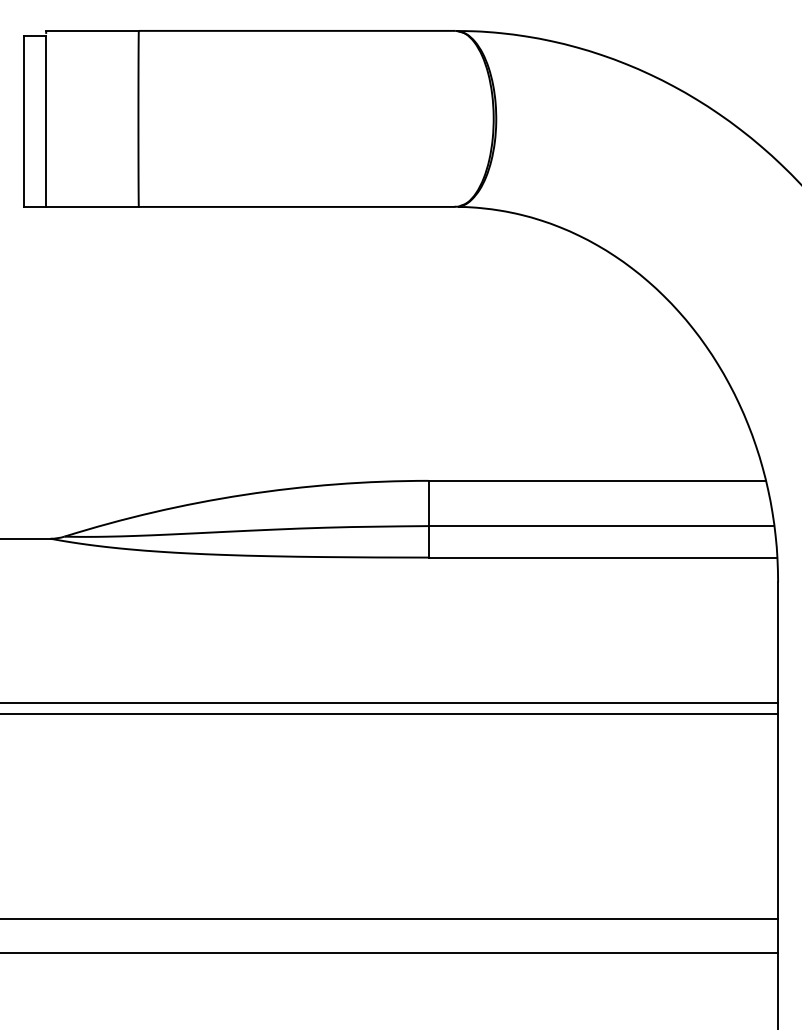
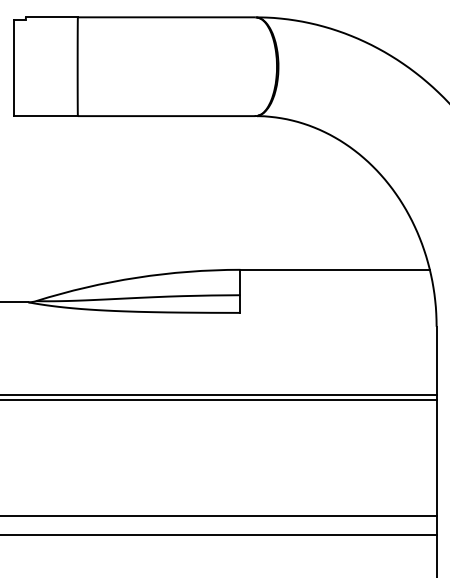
line: (45, 120) -> (25, 67), removed
line: (601, 526) -> (337, 295), removed
line: (603, 556) -> (338, 312), removed

